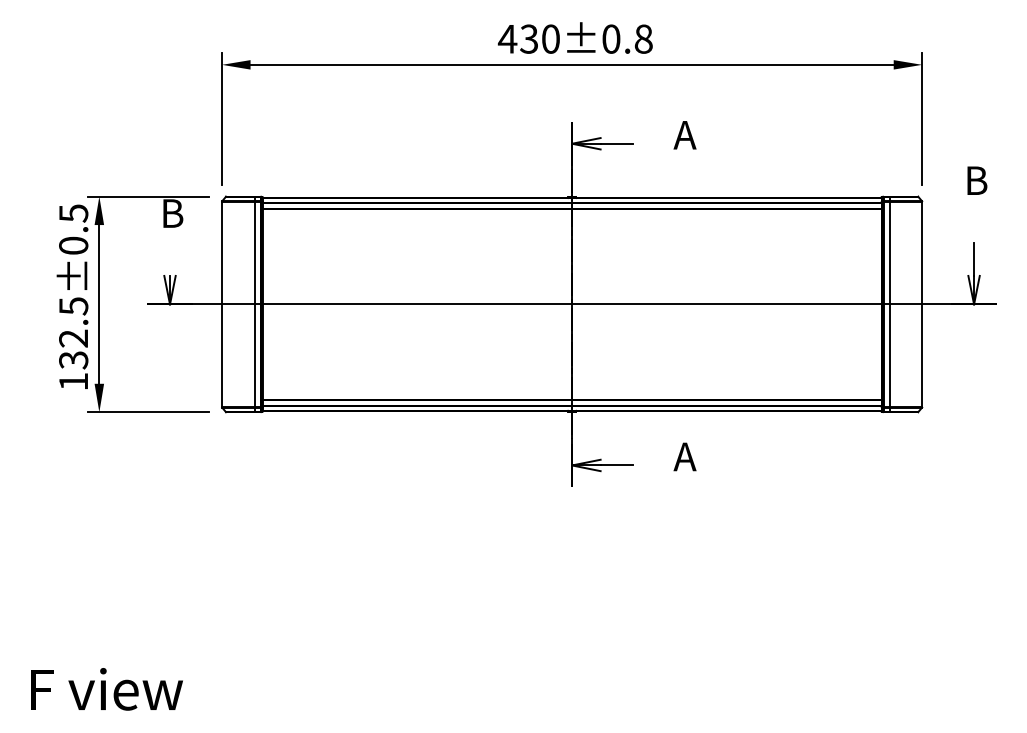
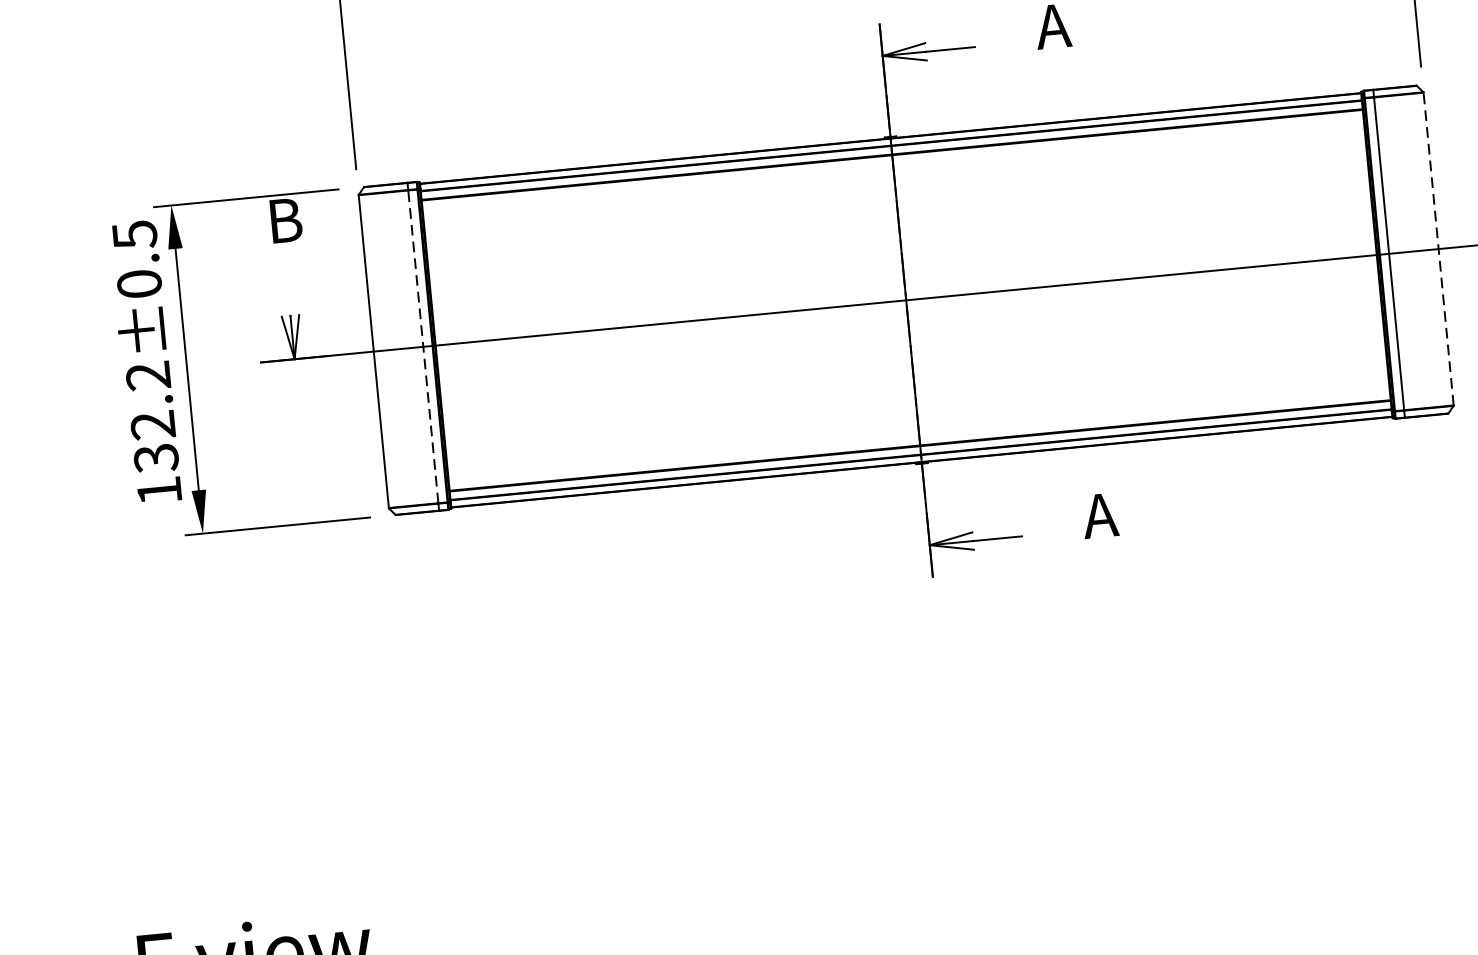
line: (254, 304) -> (423, 346), solid -> dashed
line: (922, 304) -> (1439, 249), solid -> dashed
text: (73, 306) -> (148, 376), 132.5±0.5 -> 132.2±0.5

